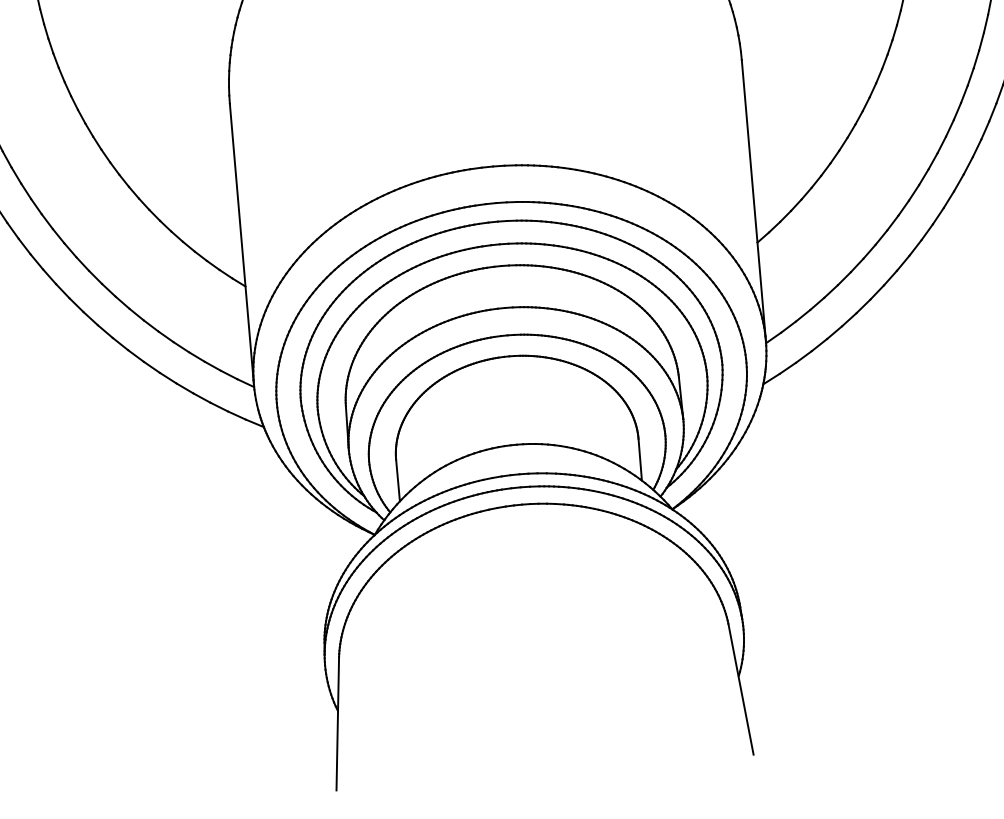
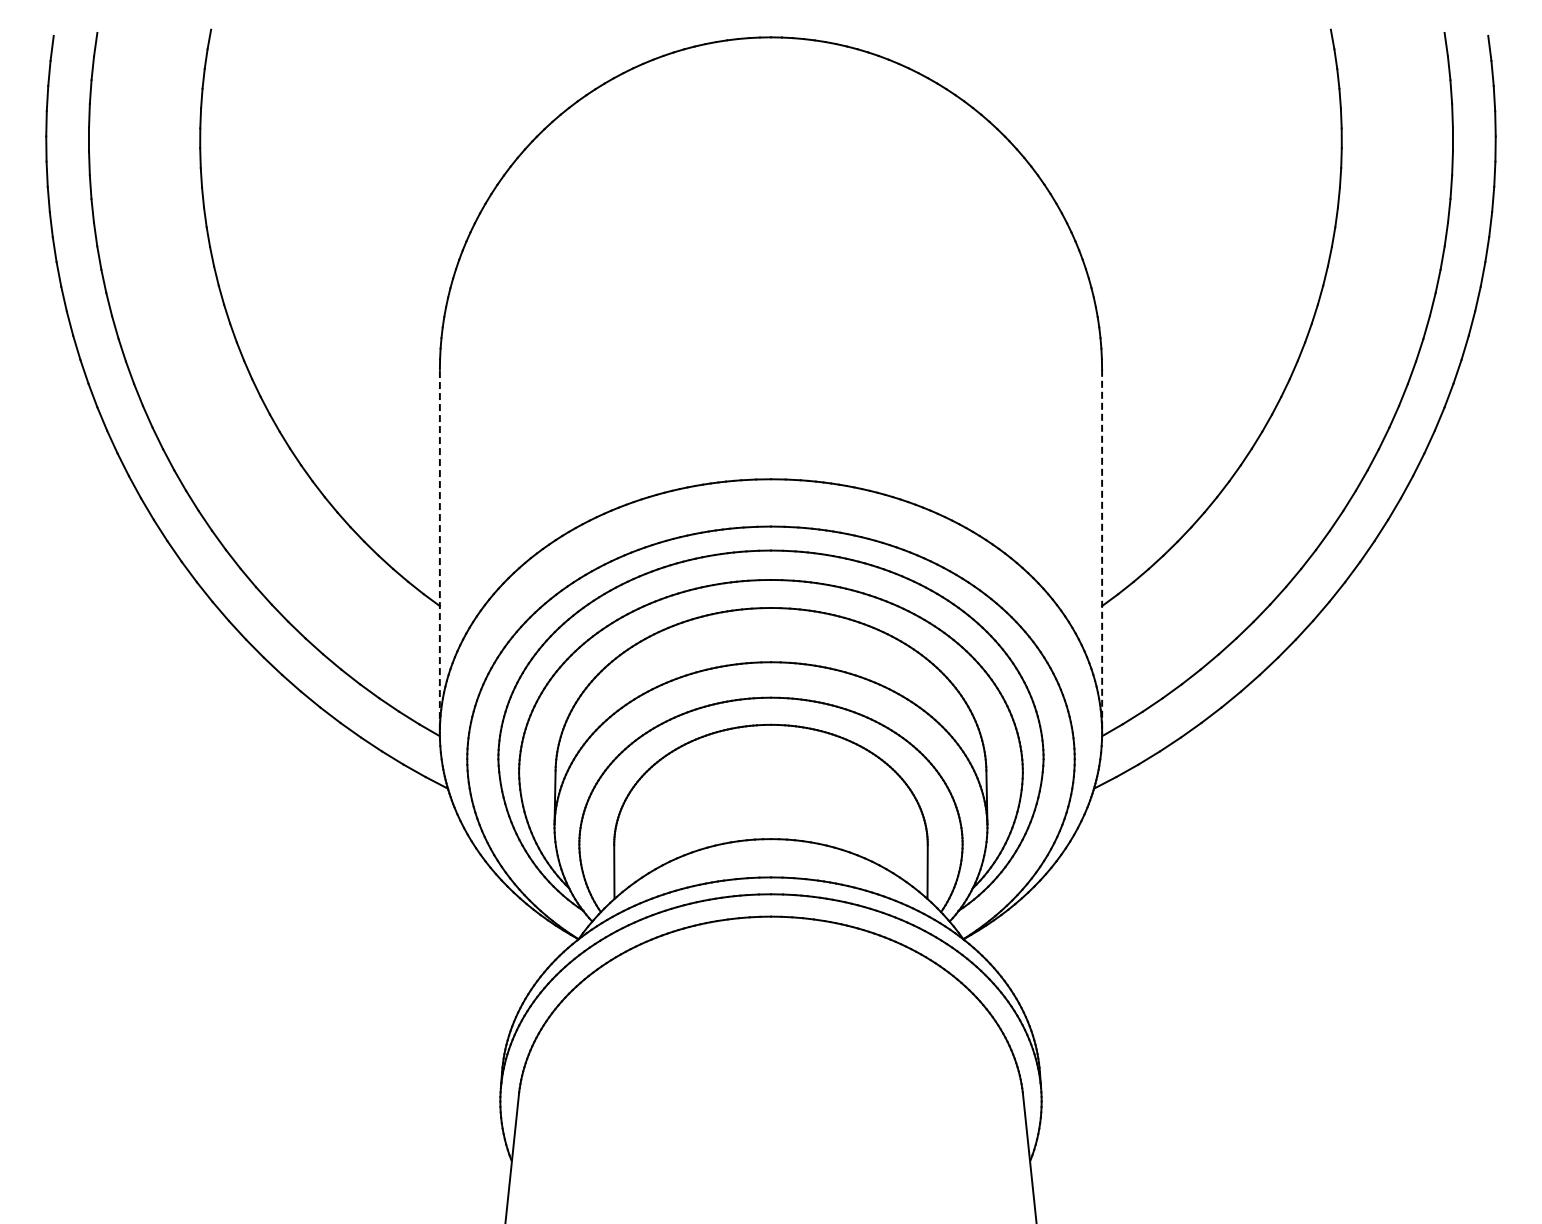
line: (754, 199) -> (1102, 550), solid -> dashed
line: (241, 242) -> (439, 549), solid -> dashed

